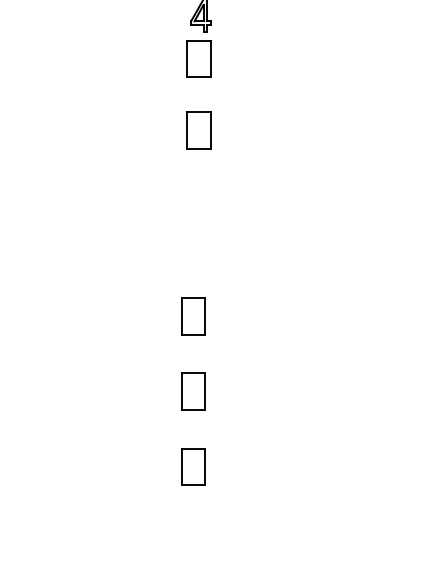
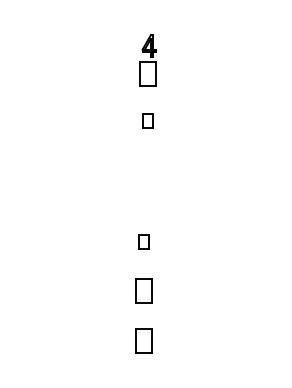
part: (198, 129) -> (147, 120), size x0.6
part: (192, 315) -> (143, 241), size x0.6

